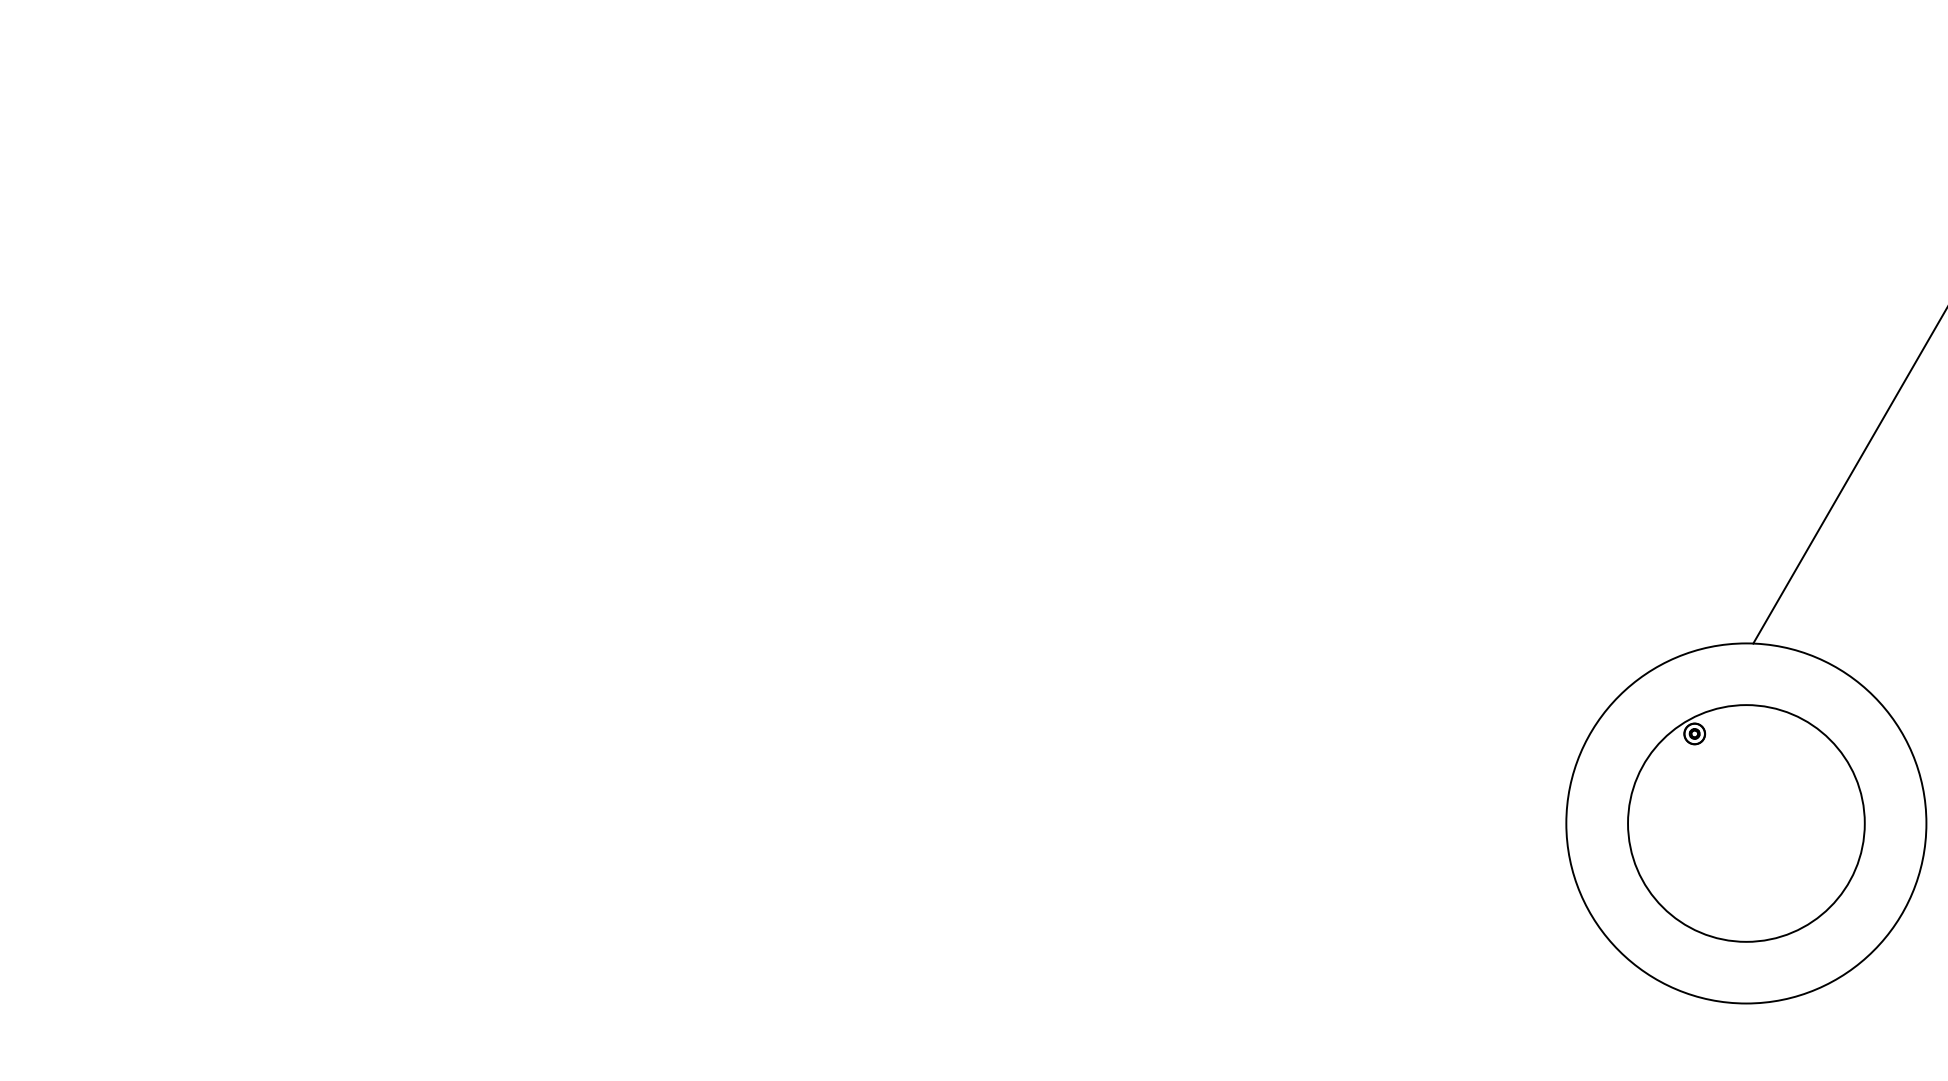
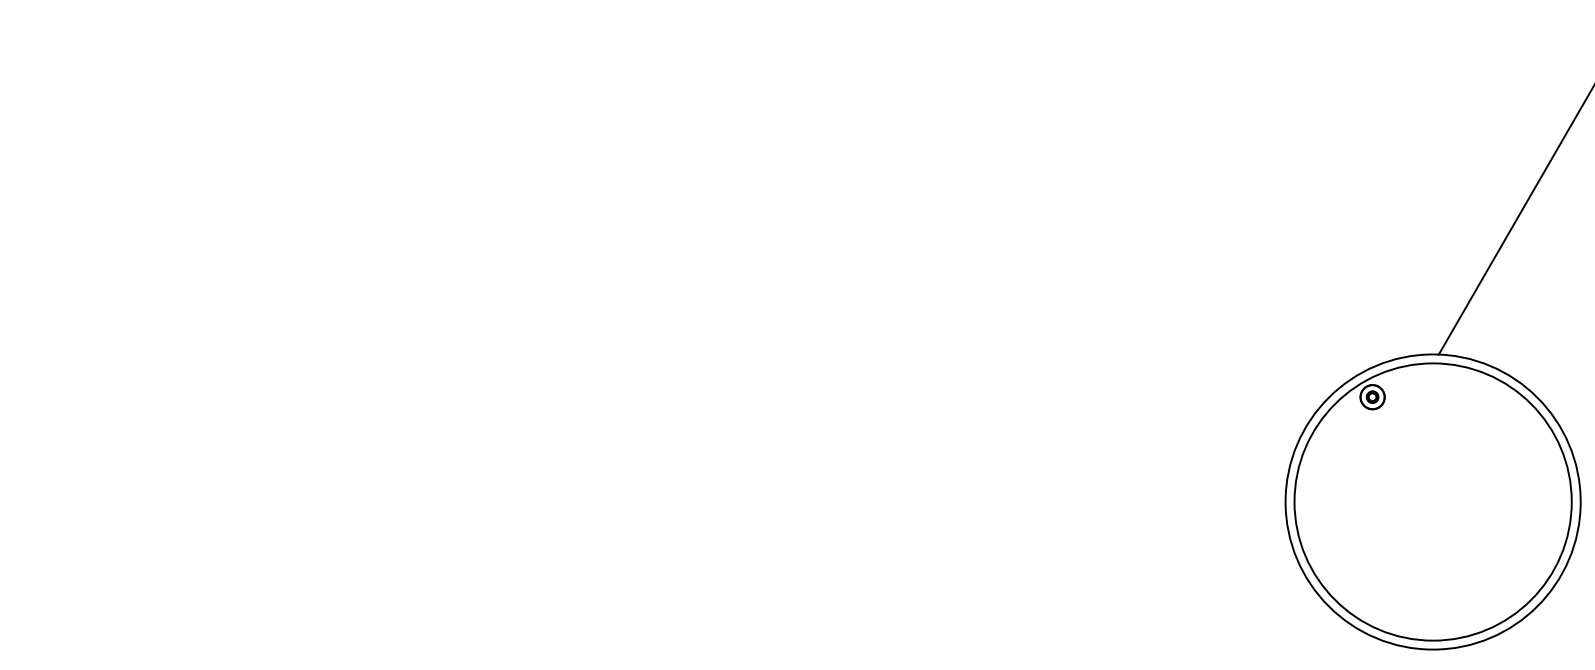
part: (1746, 823) -> (1433, 502), size x1.43

